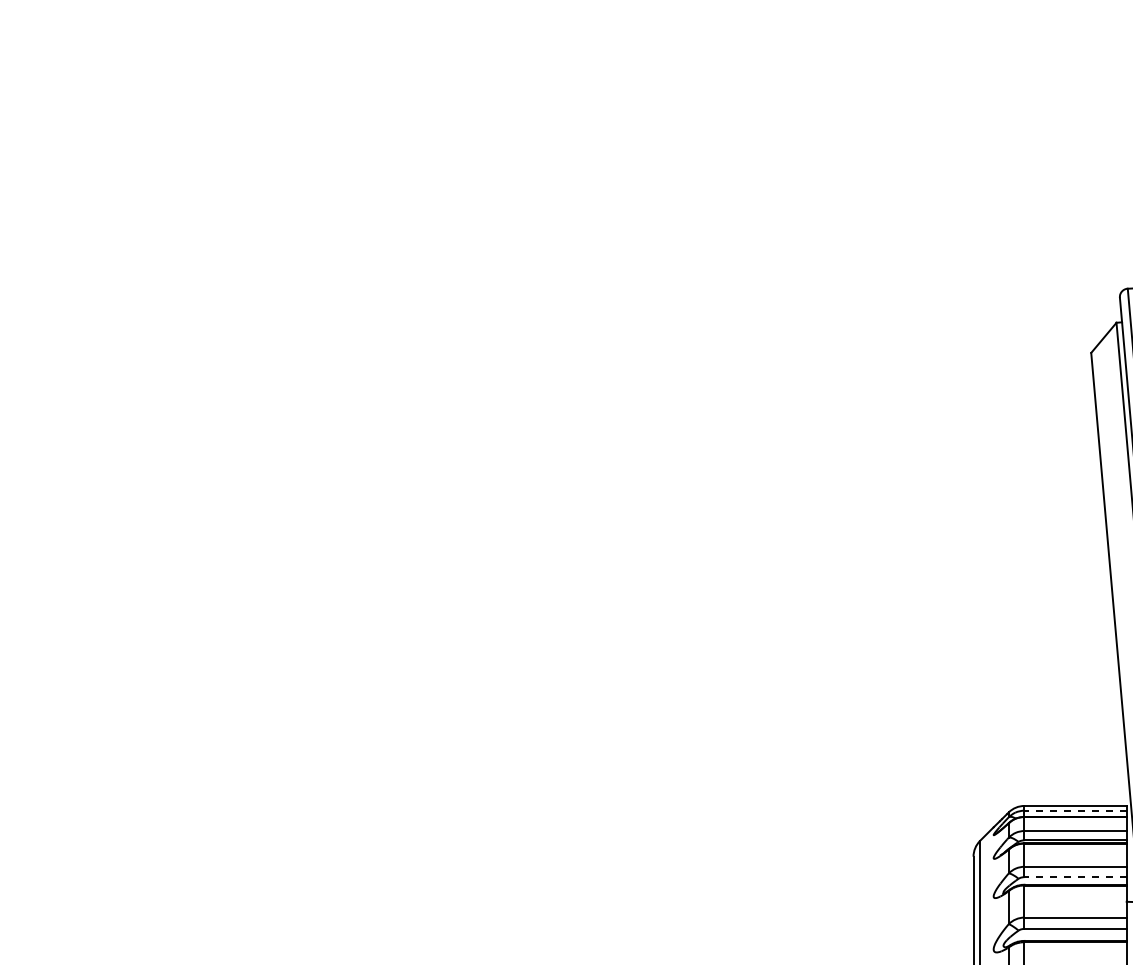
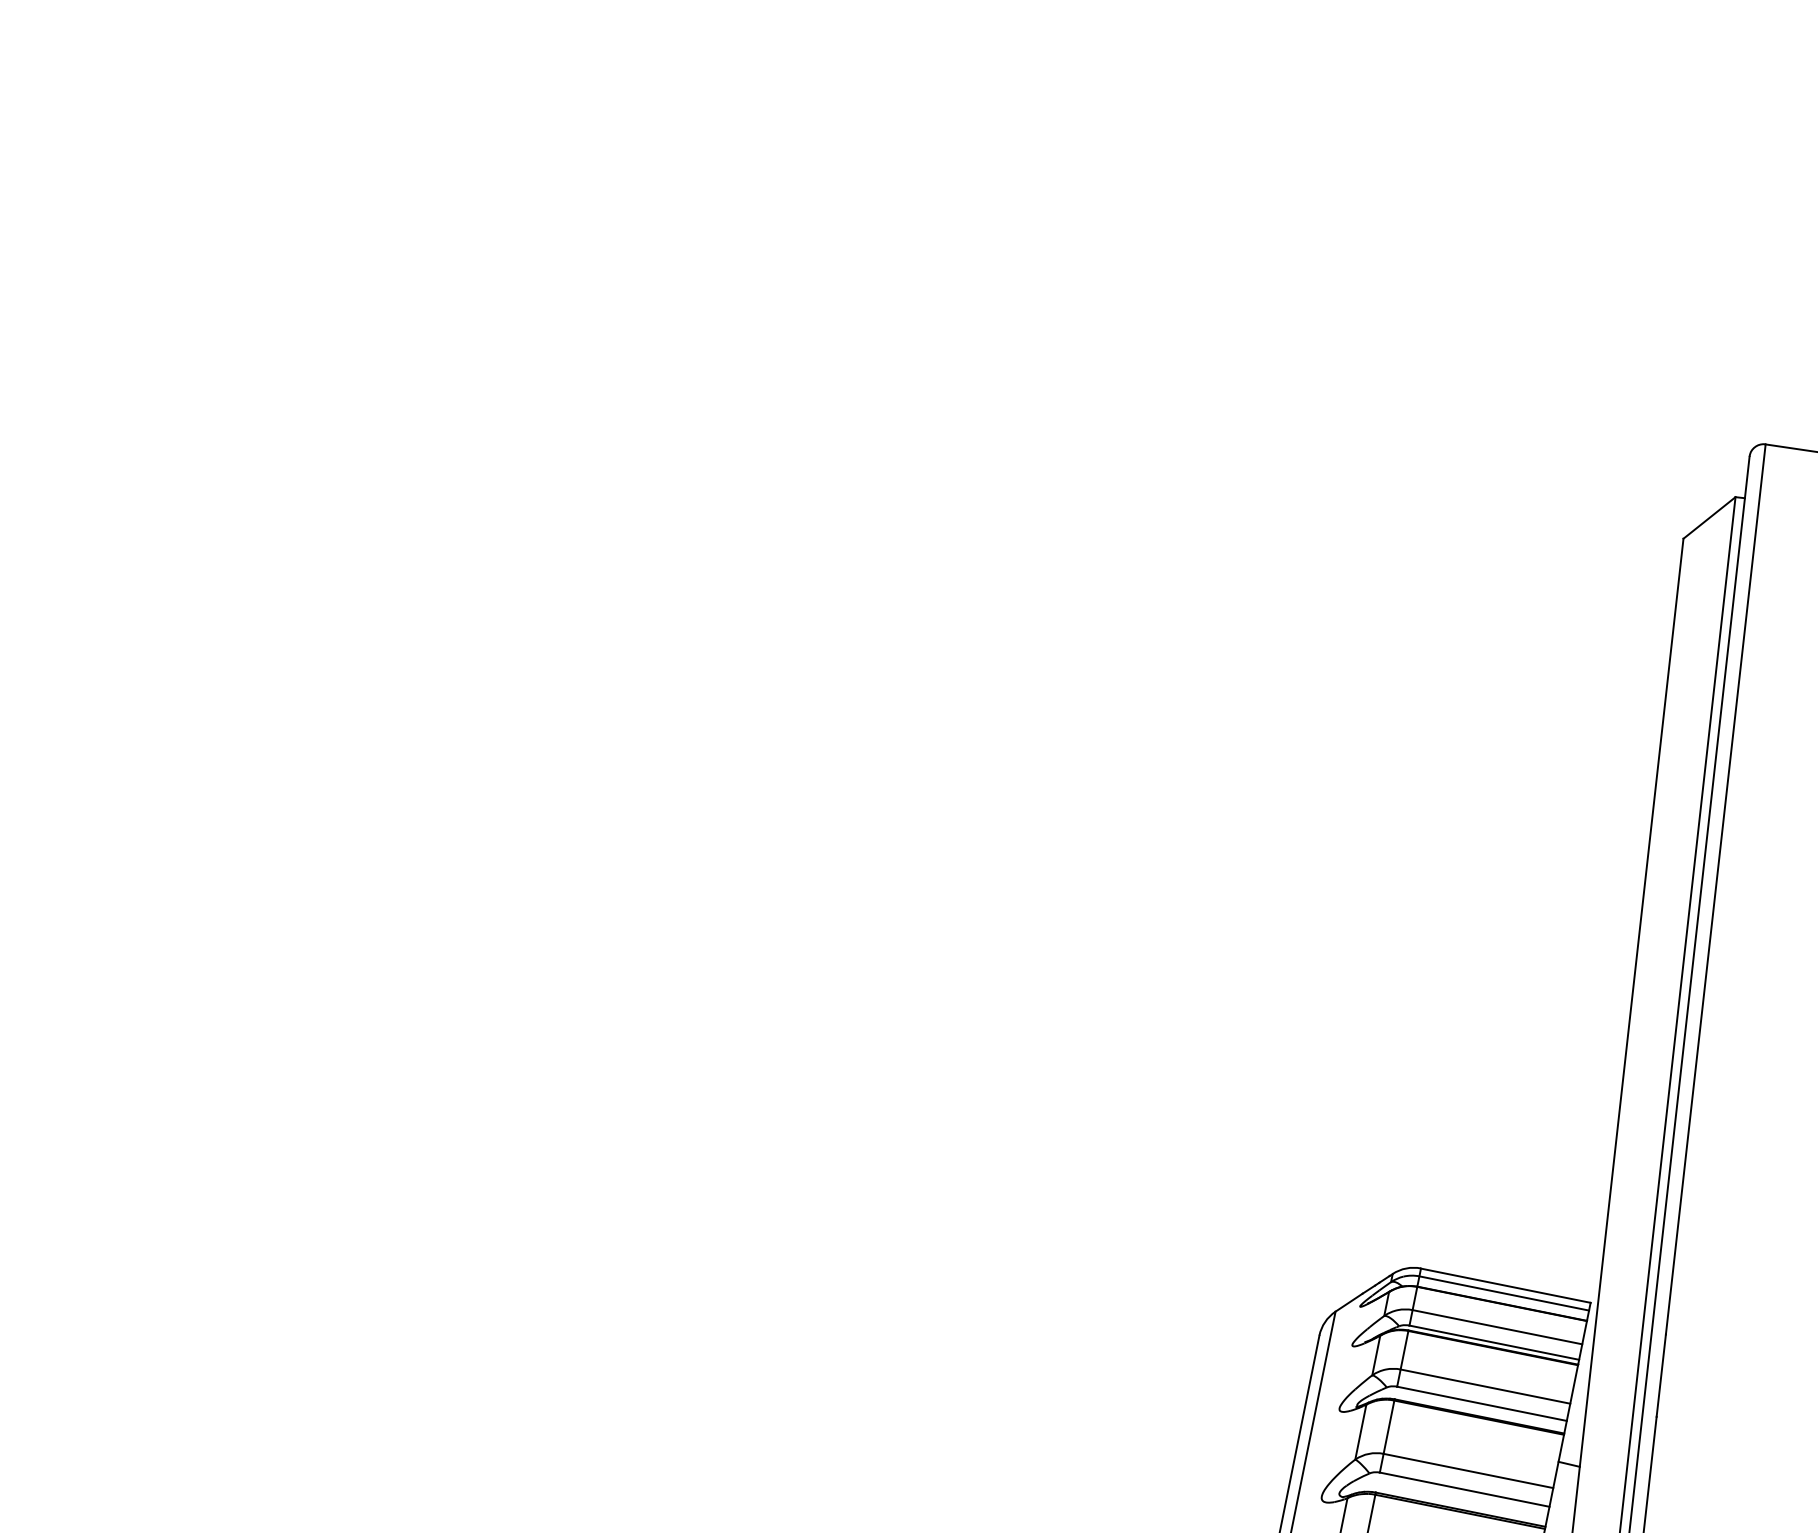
line: (1075, 810) -> (1504, 1293), dashed -> solid
line: (1075, 877) -> (1481, 1404), dashed -> solid

